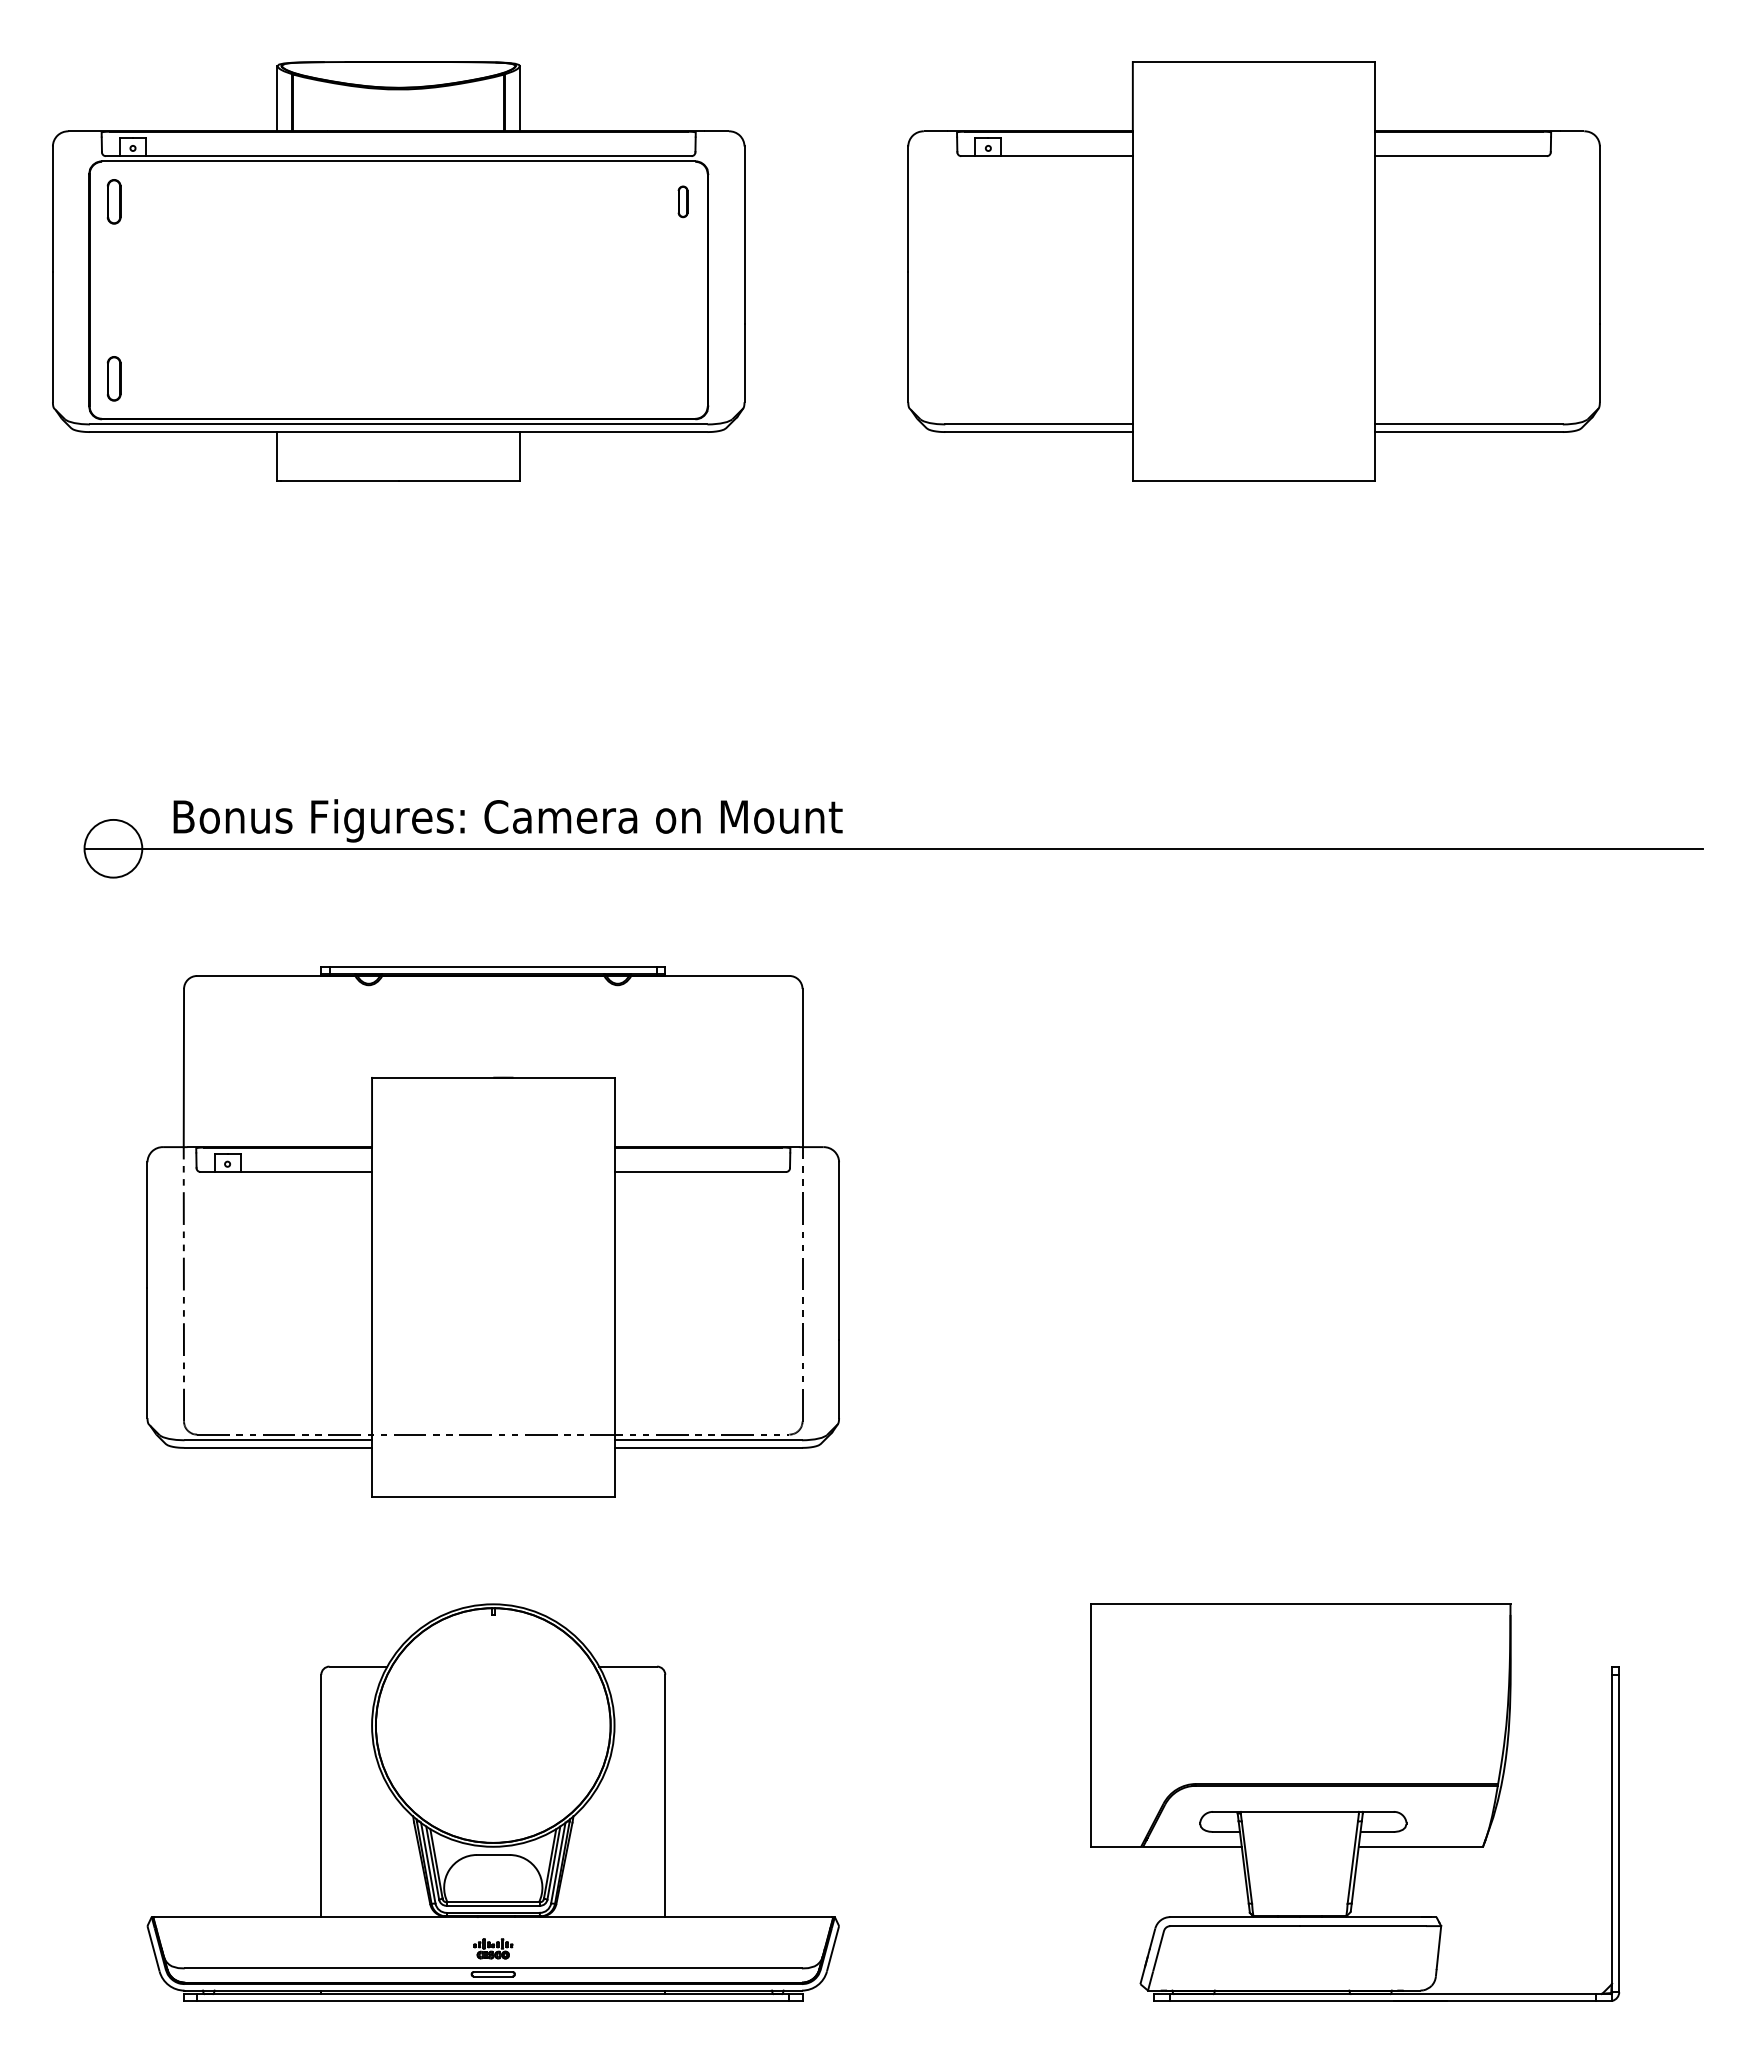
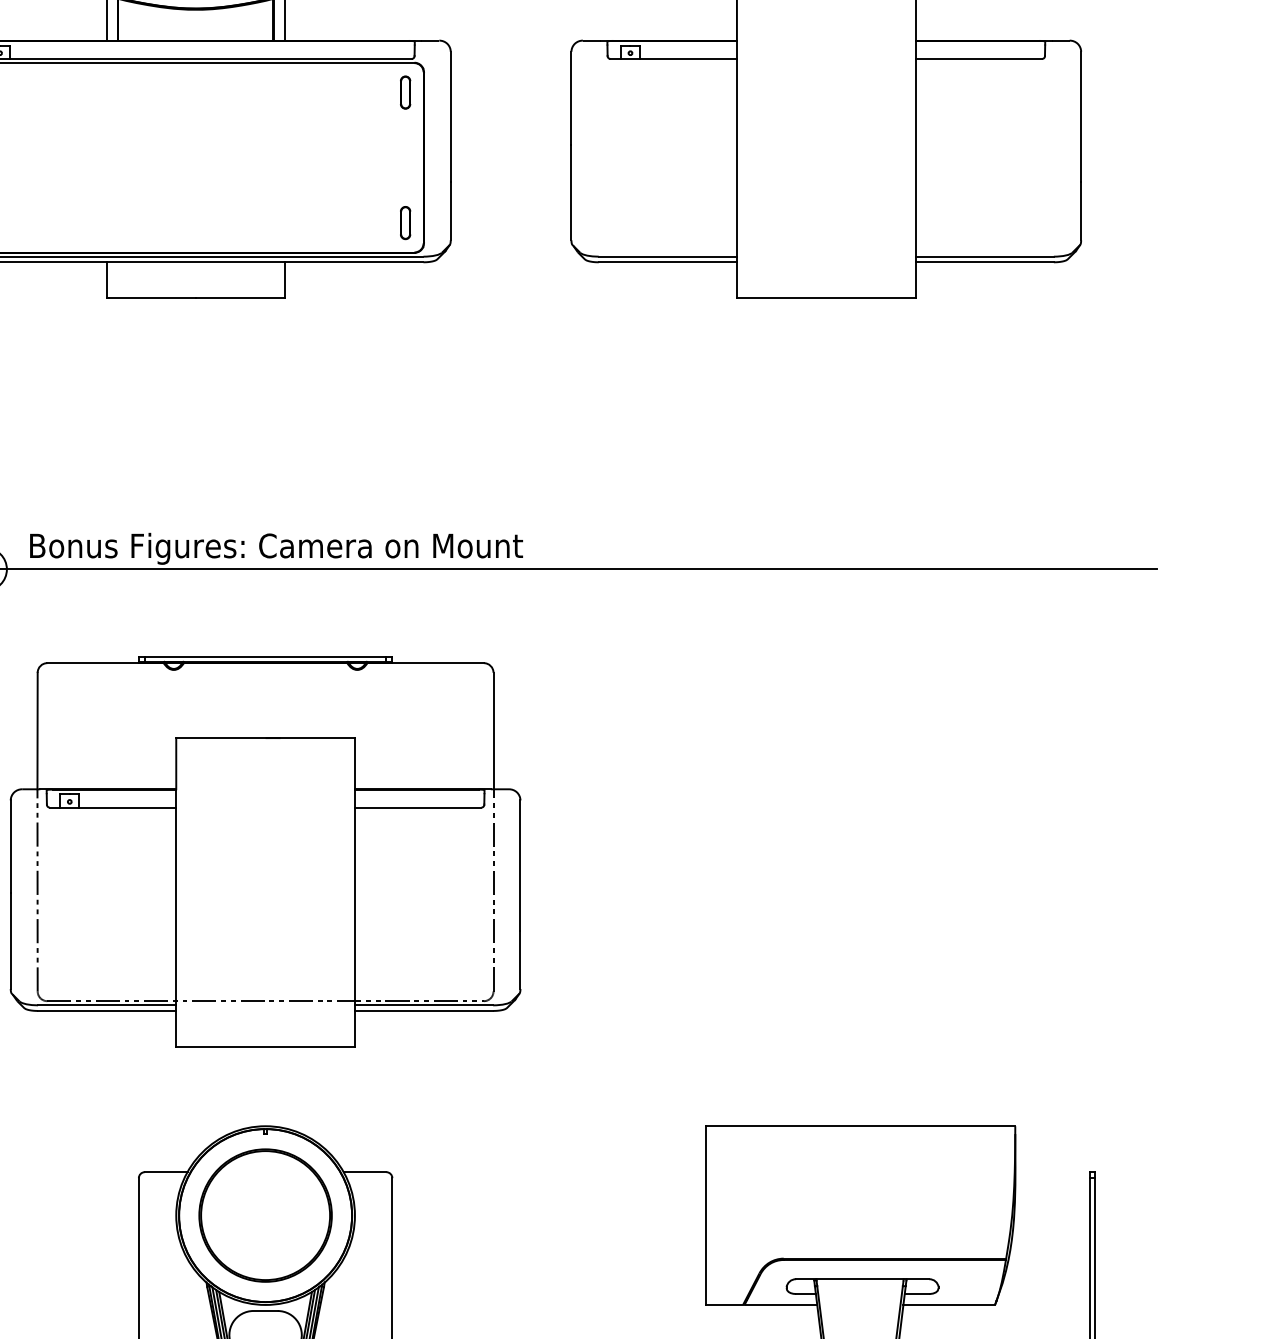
part: (682, 201) -> (405, 92), size x1.43
part: (682, 378) -> (405, 222), added
part: (493, 1725) -> (265, 1215), added

